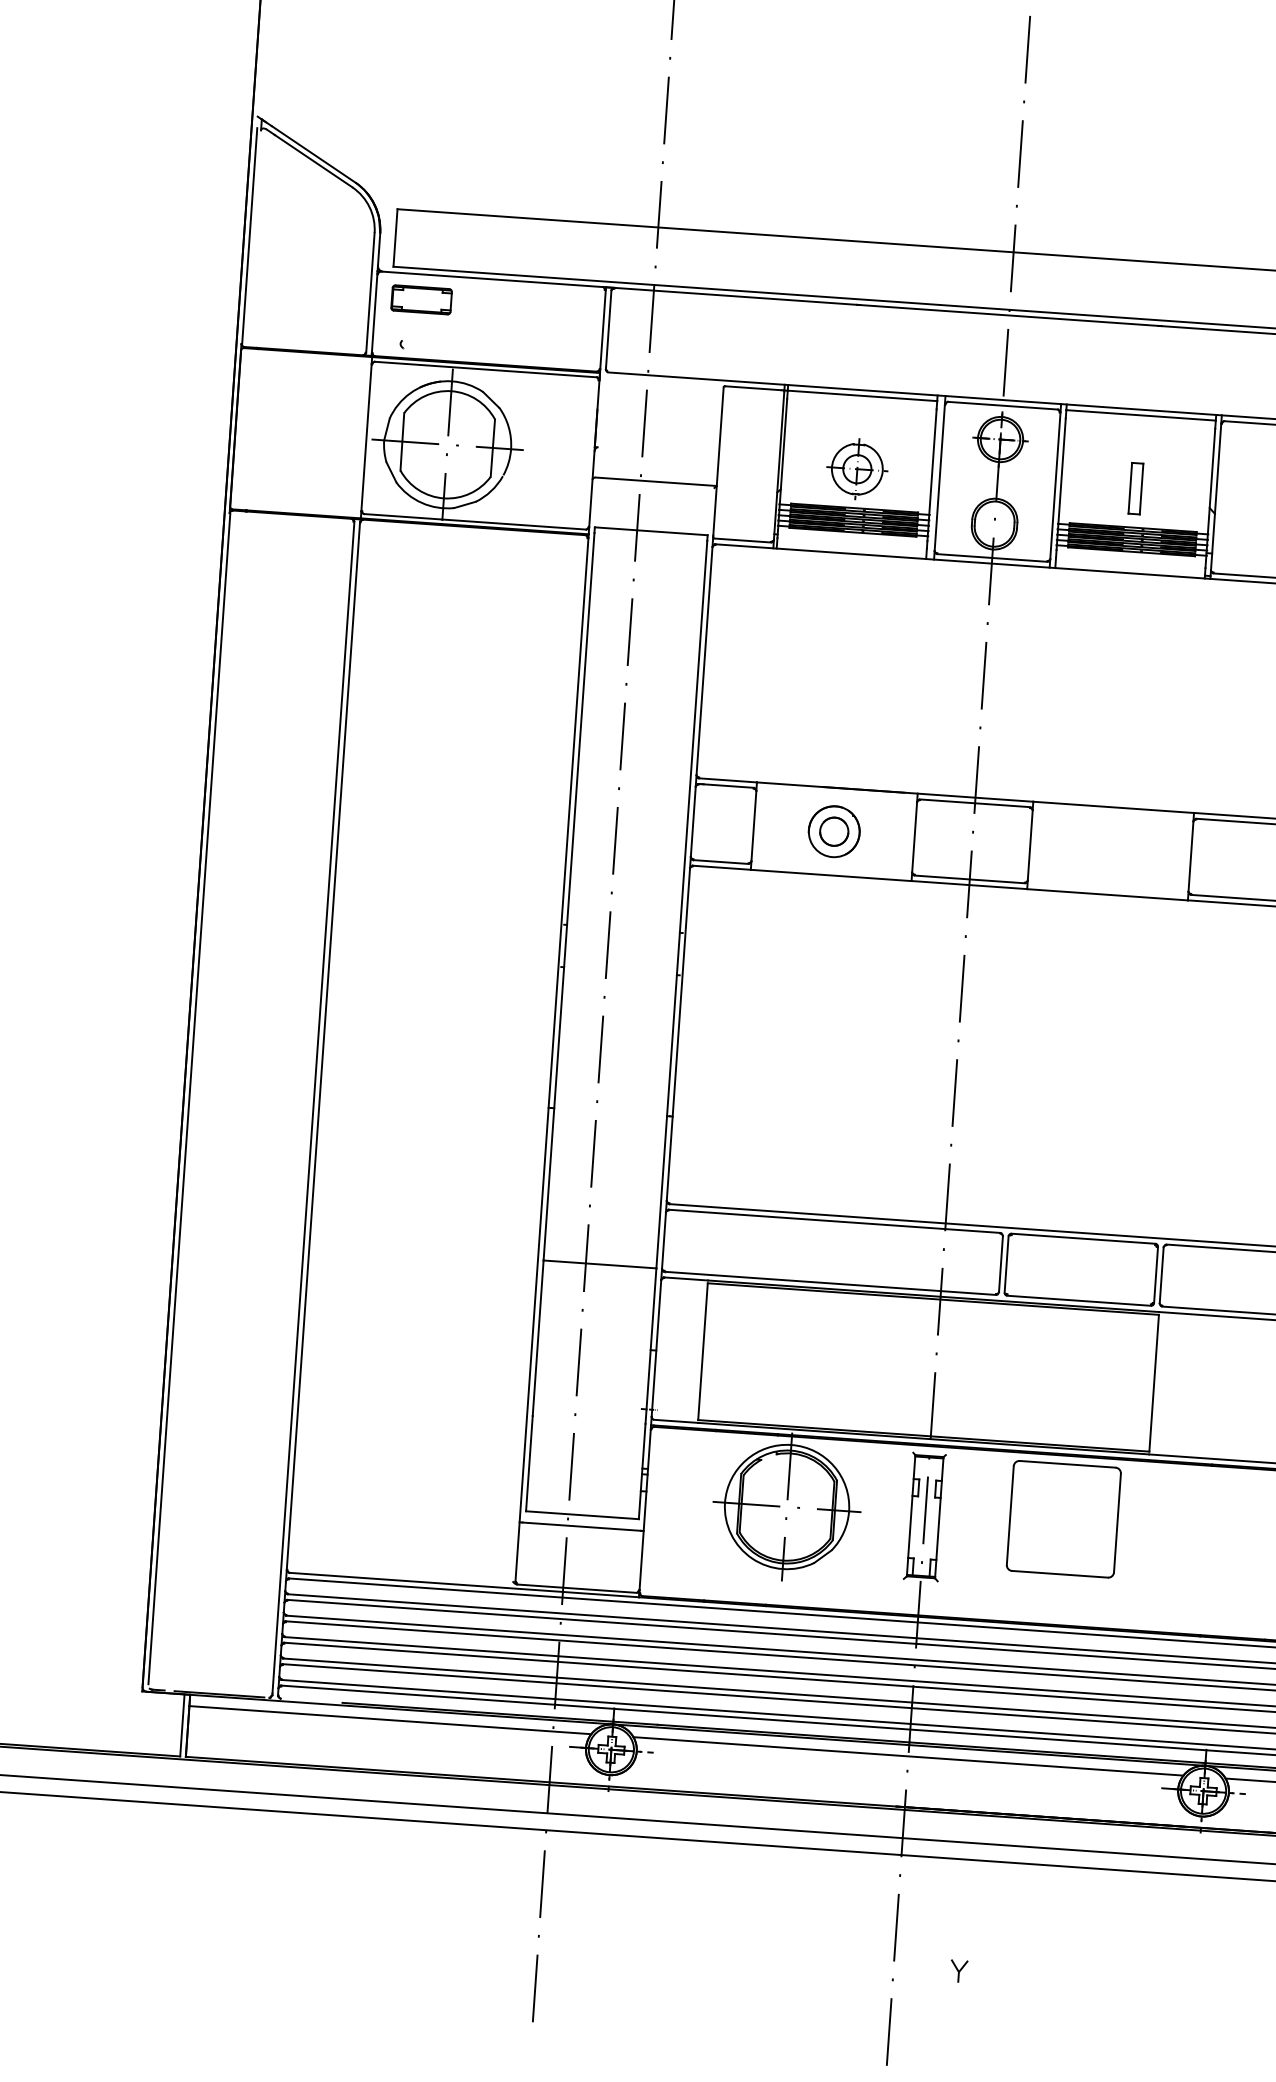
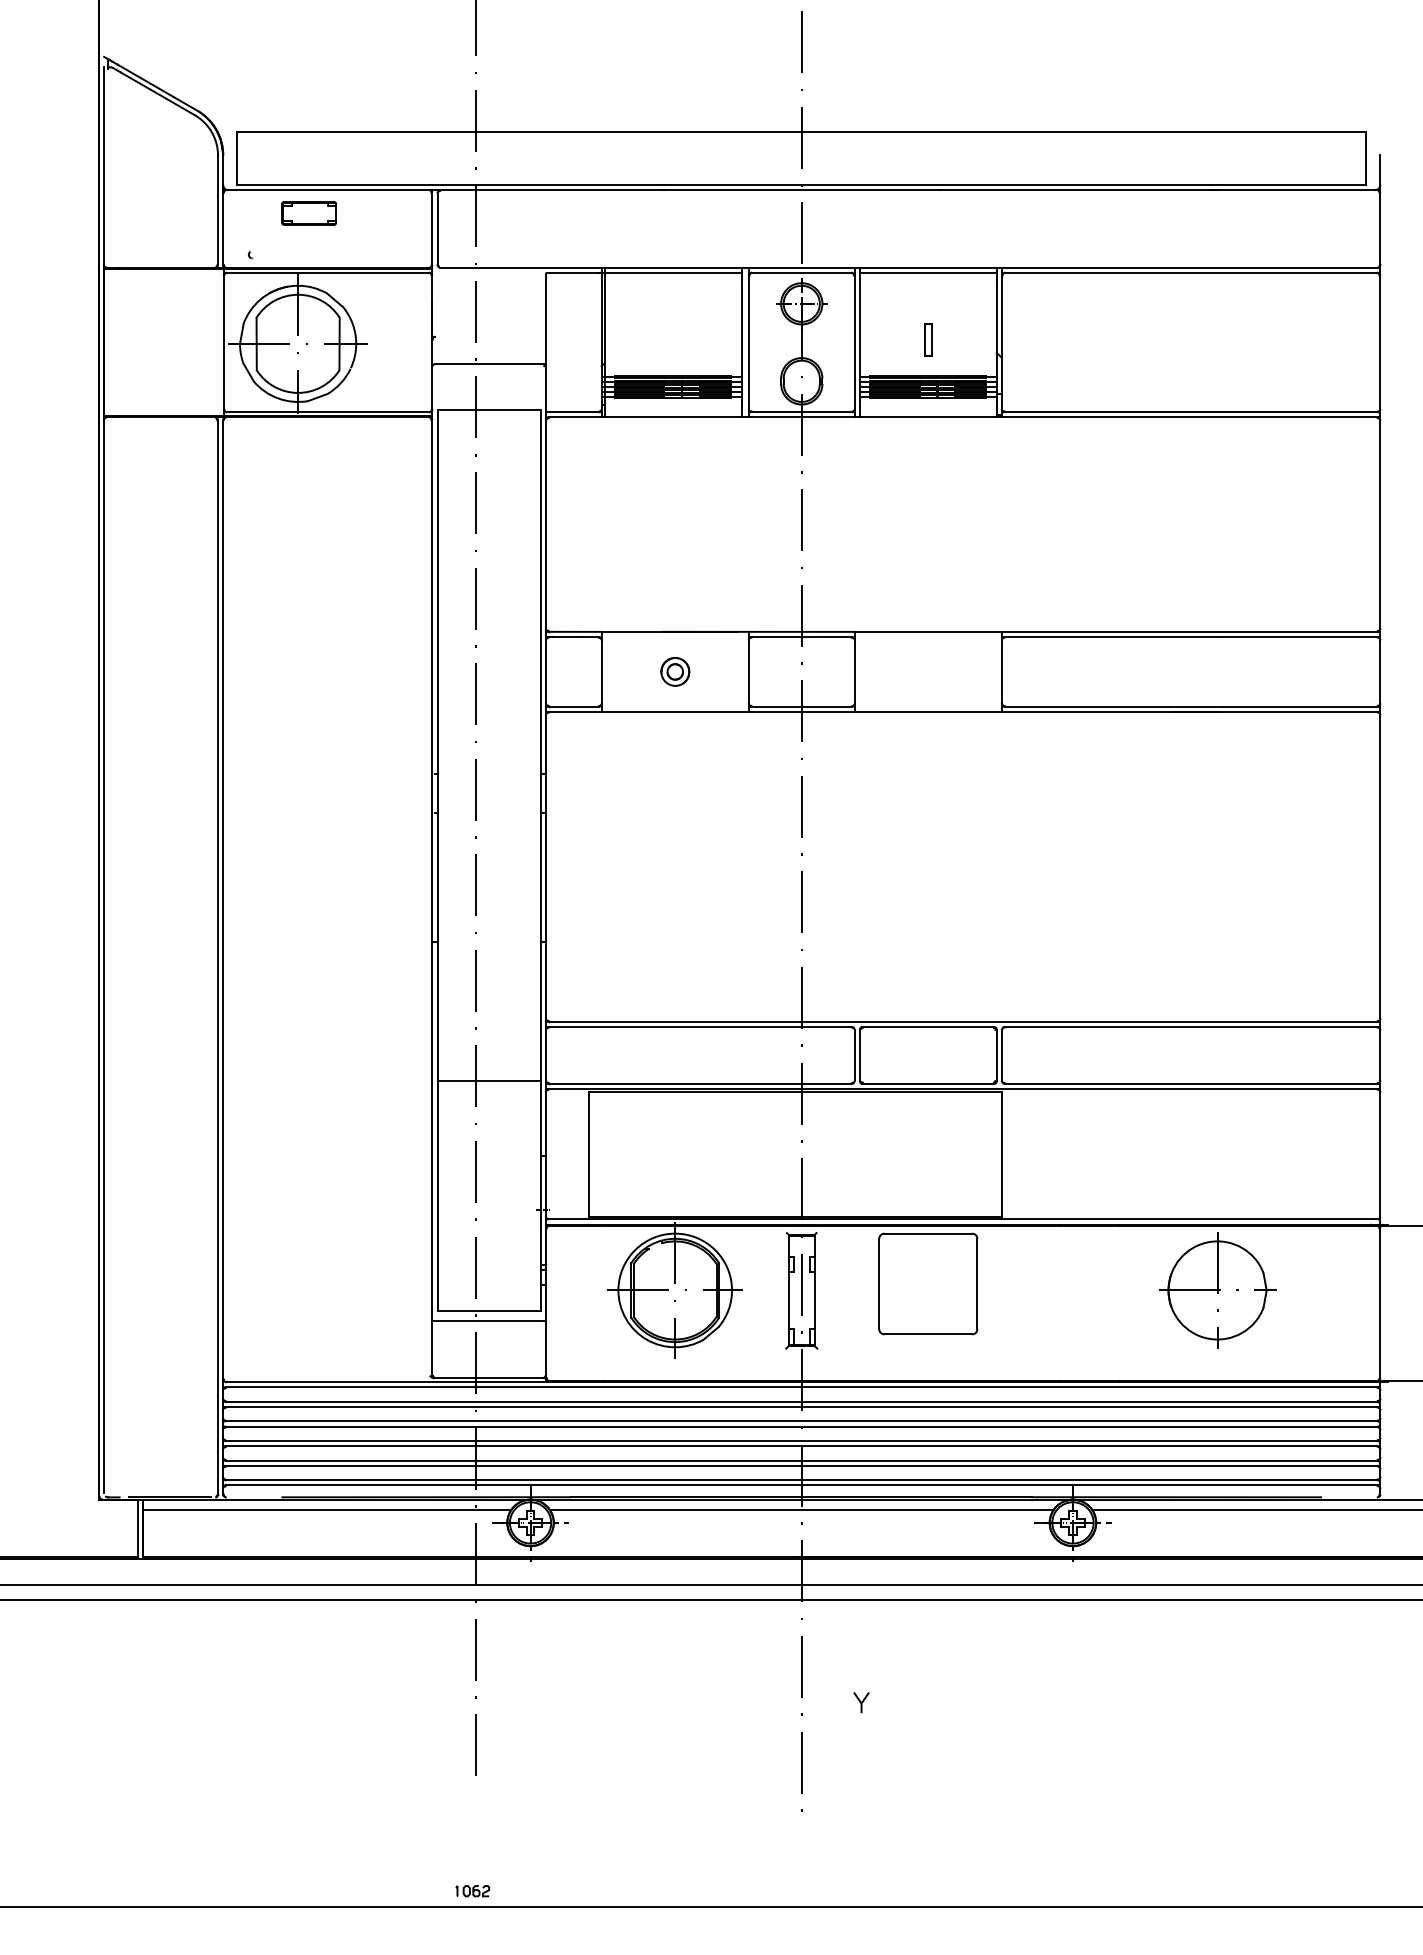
part: (421, 299) -> (309, 213), moved
part: (857, 468) -> (673, 339), removed
part: (1136, 488) -> (928, 339), size x0.7
part: (834, 831) -> (675, 671), size x0.6

